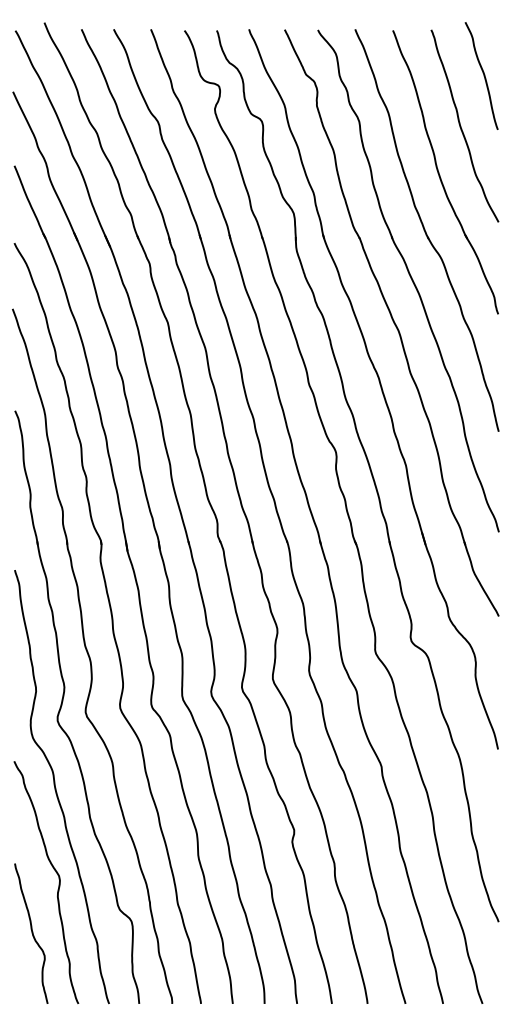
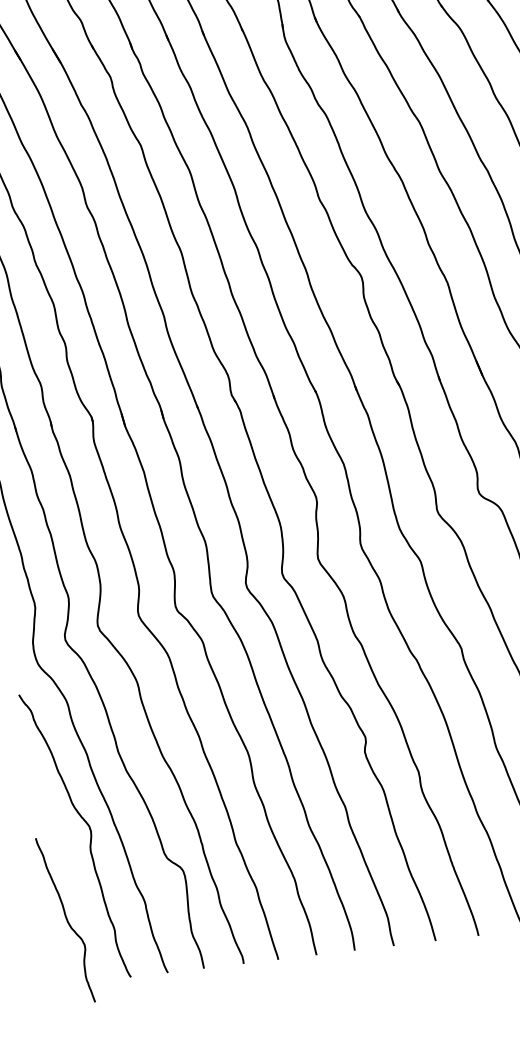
curve: (31, 933) -> (65, 919), moved

